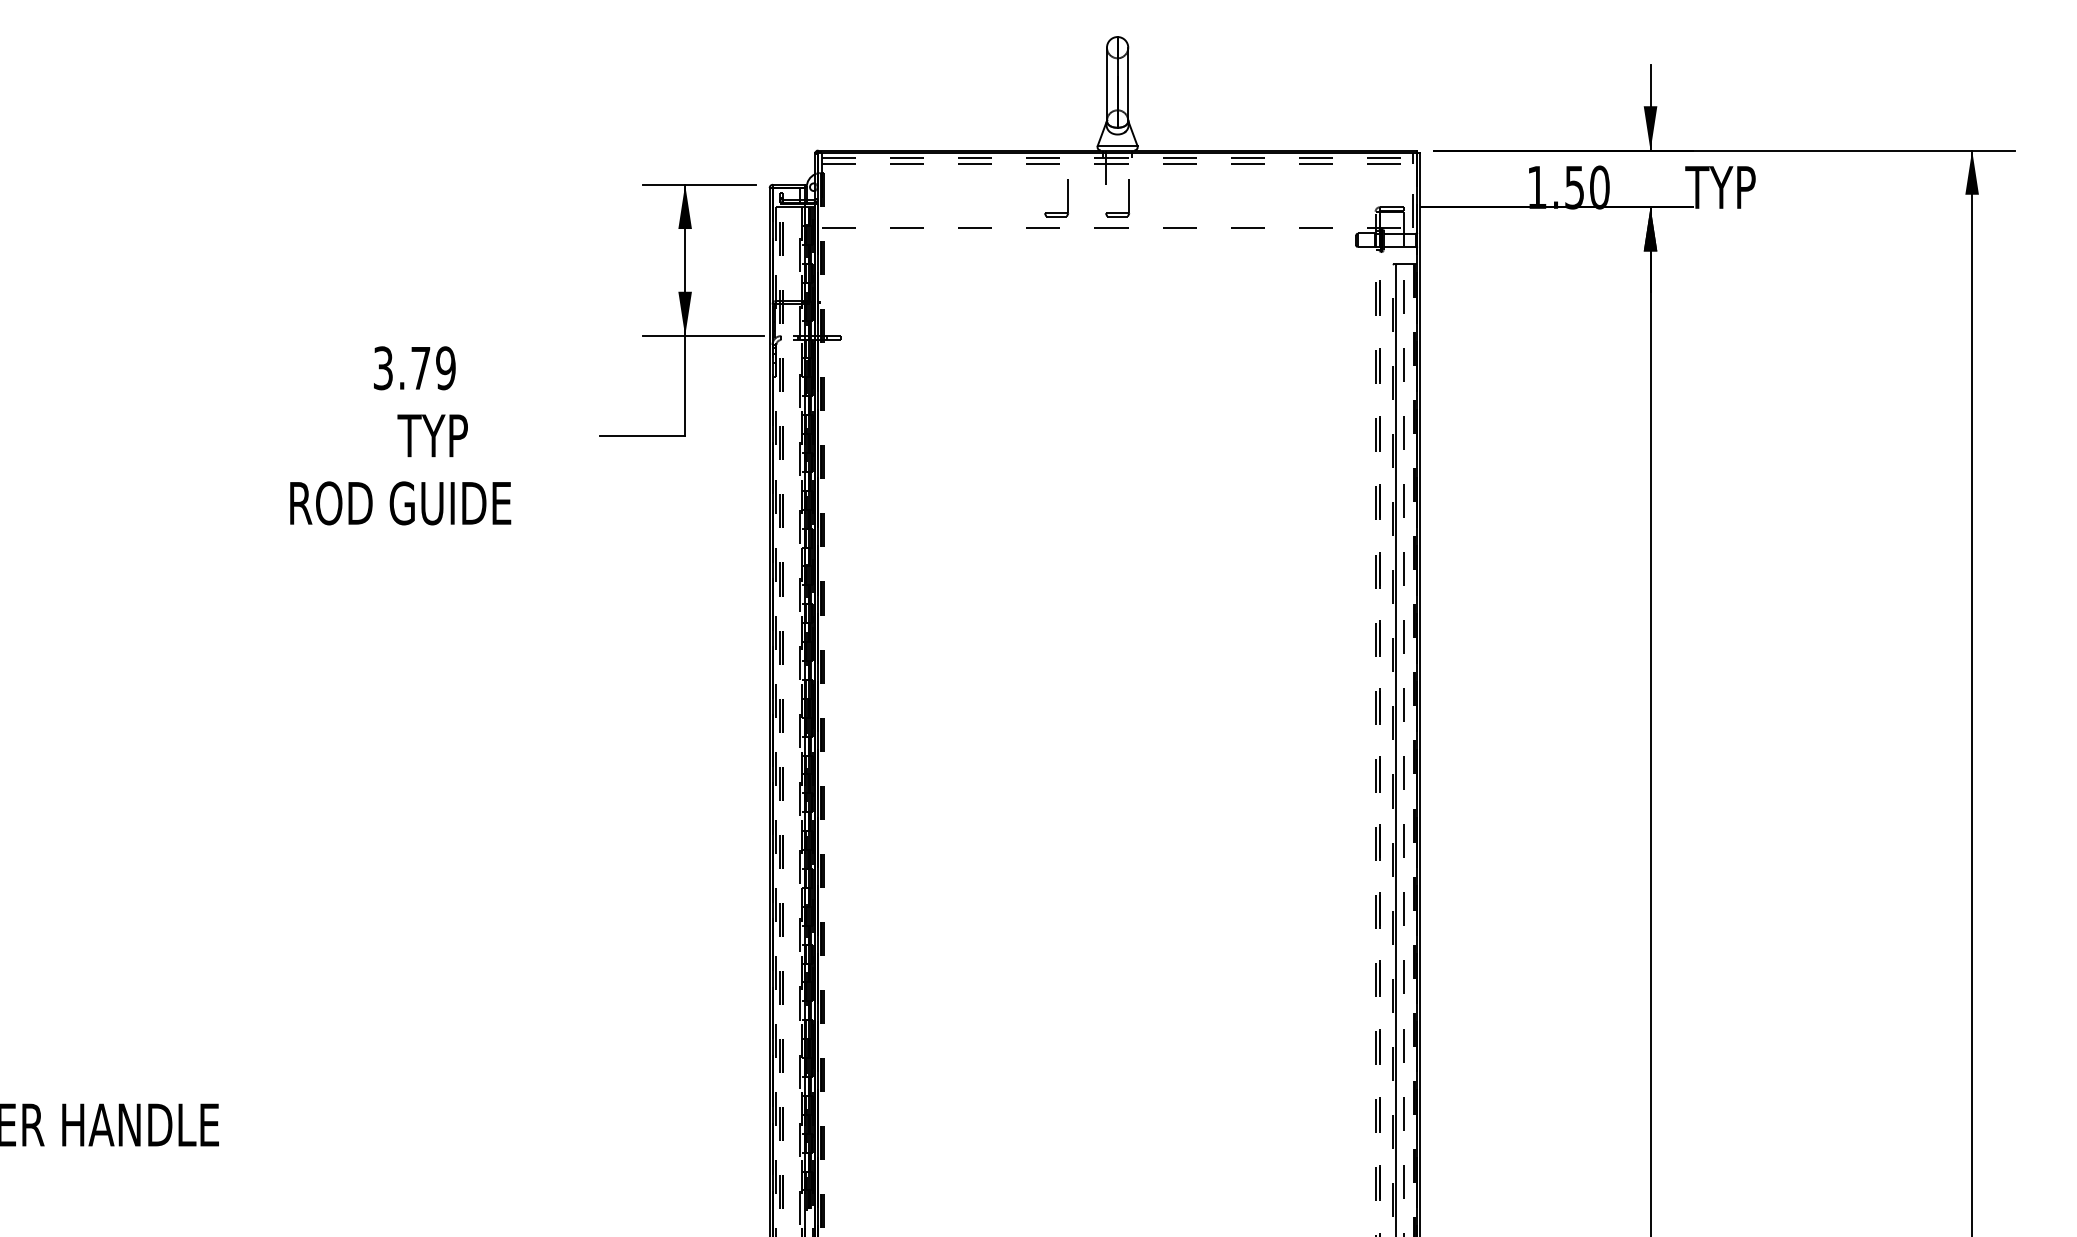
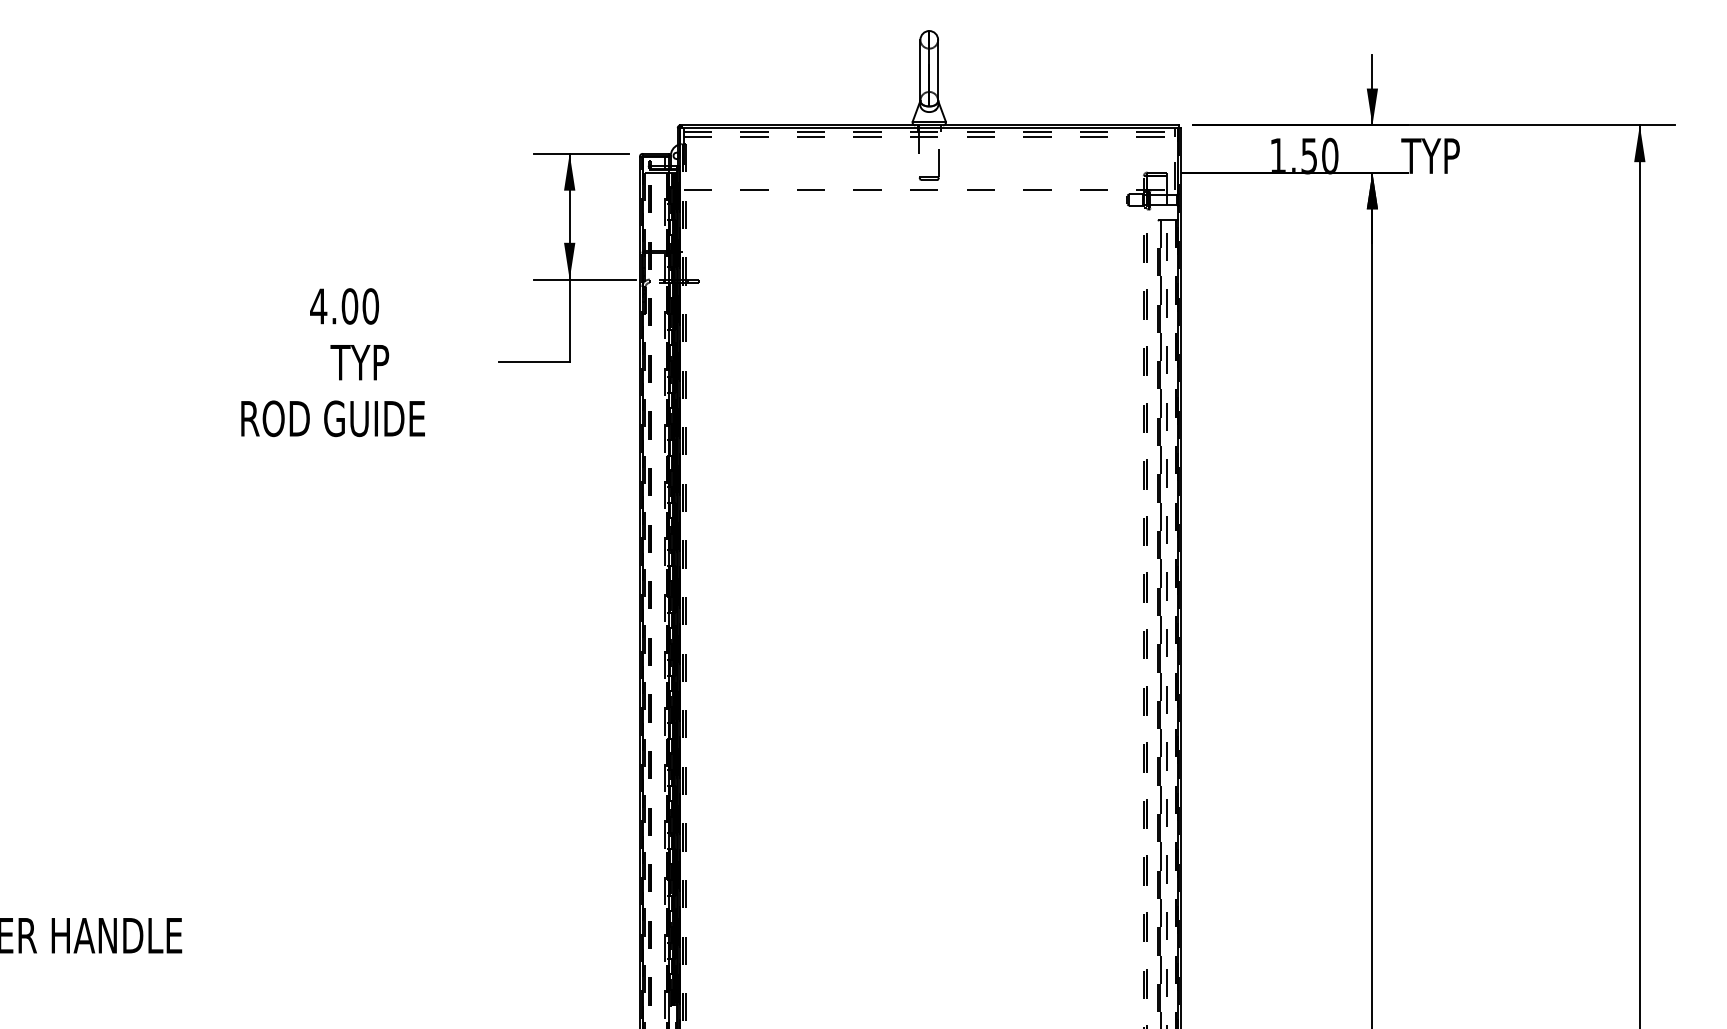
part: (1067, 198) -> (887, 165), removed
text: (413, 368) -> (343, 306), 3.79 -> 4.00

